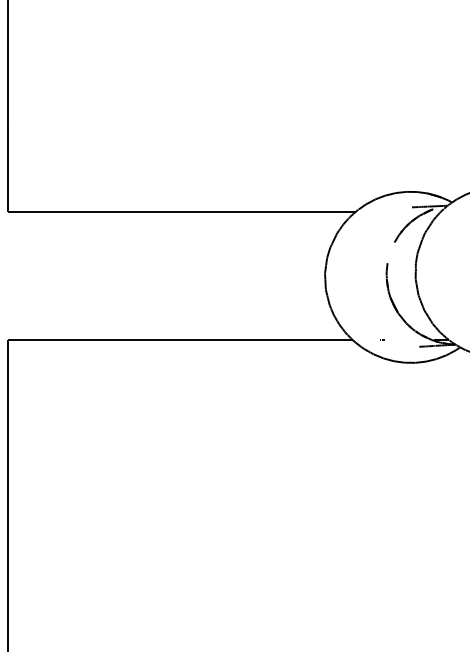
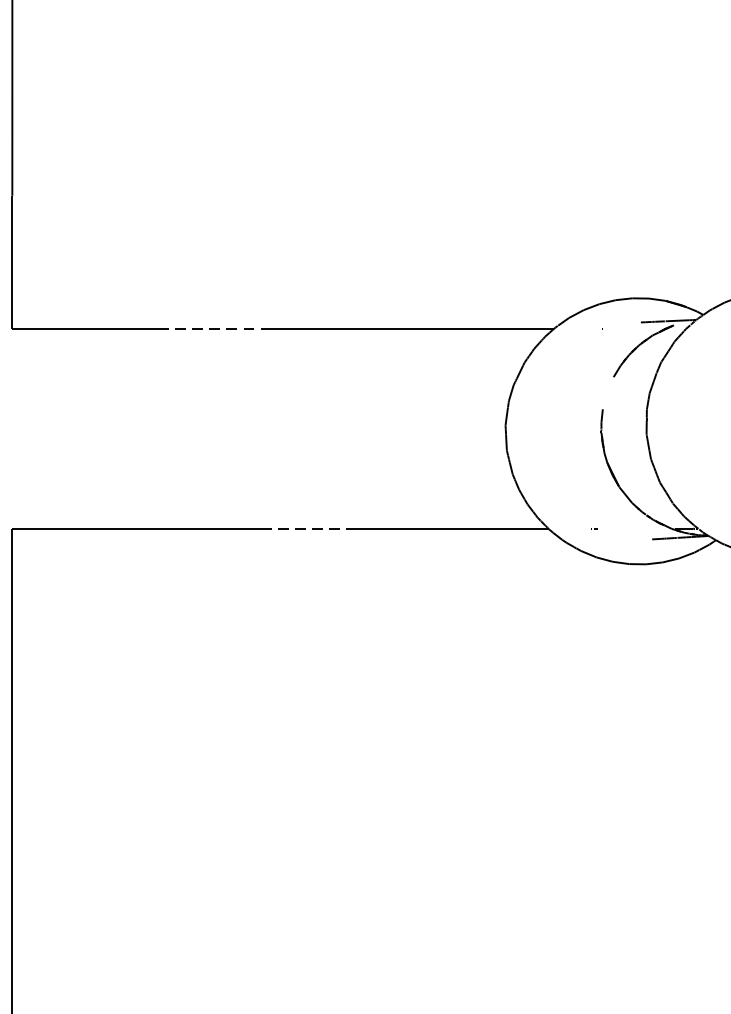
line: (135, 211) -> (210, 328), solid -> dashed
line: (198, 340) -> (308, 529), solid -> dashed

